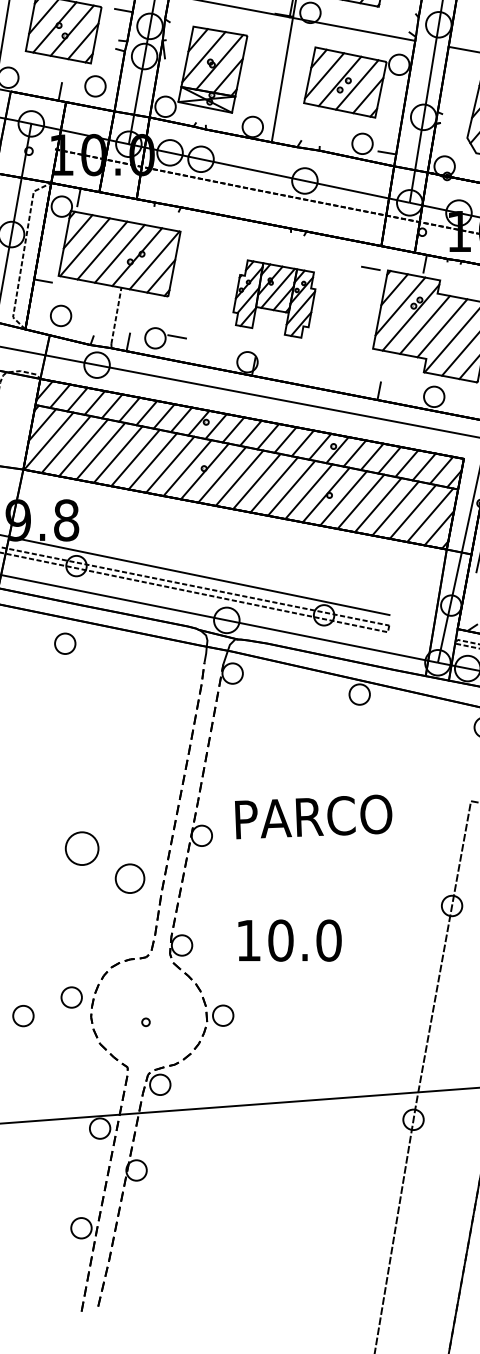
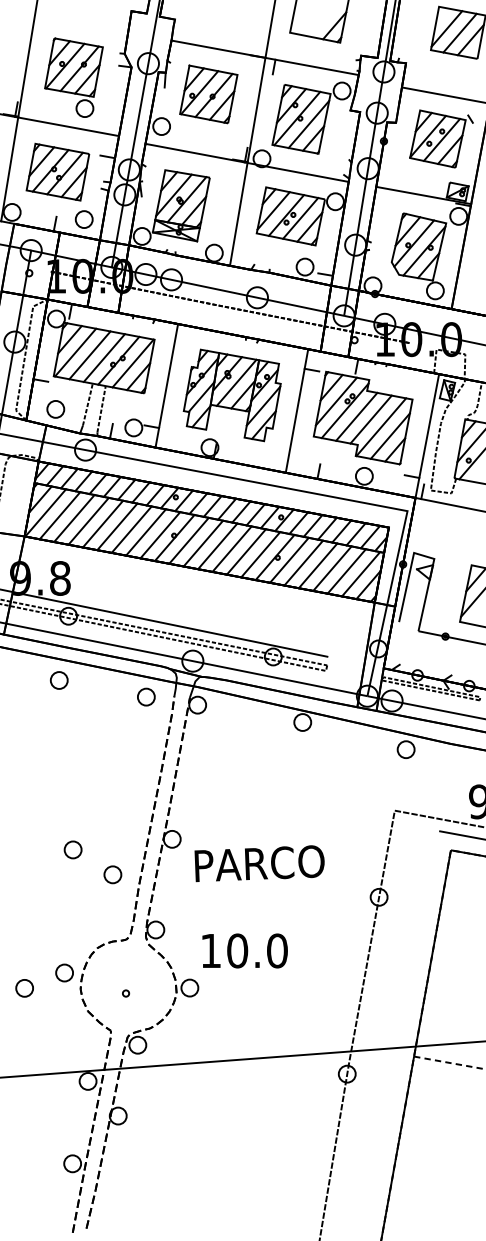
line: (194, 287) -> (166, 385), added
part: (273, 299) -> (231, 395), size x1.43
line: (99, 310) -> (87, 404), added
line: (352, 317) -> (296, 410), added
part: (170, 663) -> (146, 696), added
text: (313, 816) -> (259, 863), moved
part: (81, 848) -> (72, 849), size x0.62
part: (129, 878) -> (112, 874), size x0.71
text: (289, 940) -> (244, 950), moved

